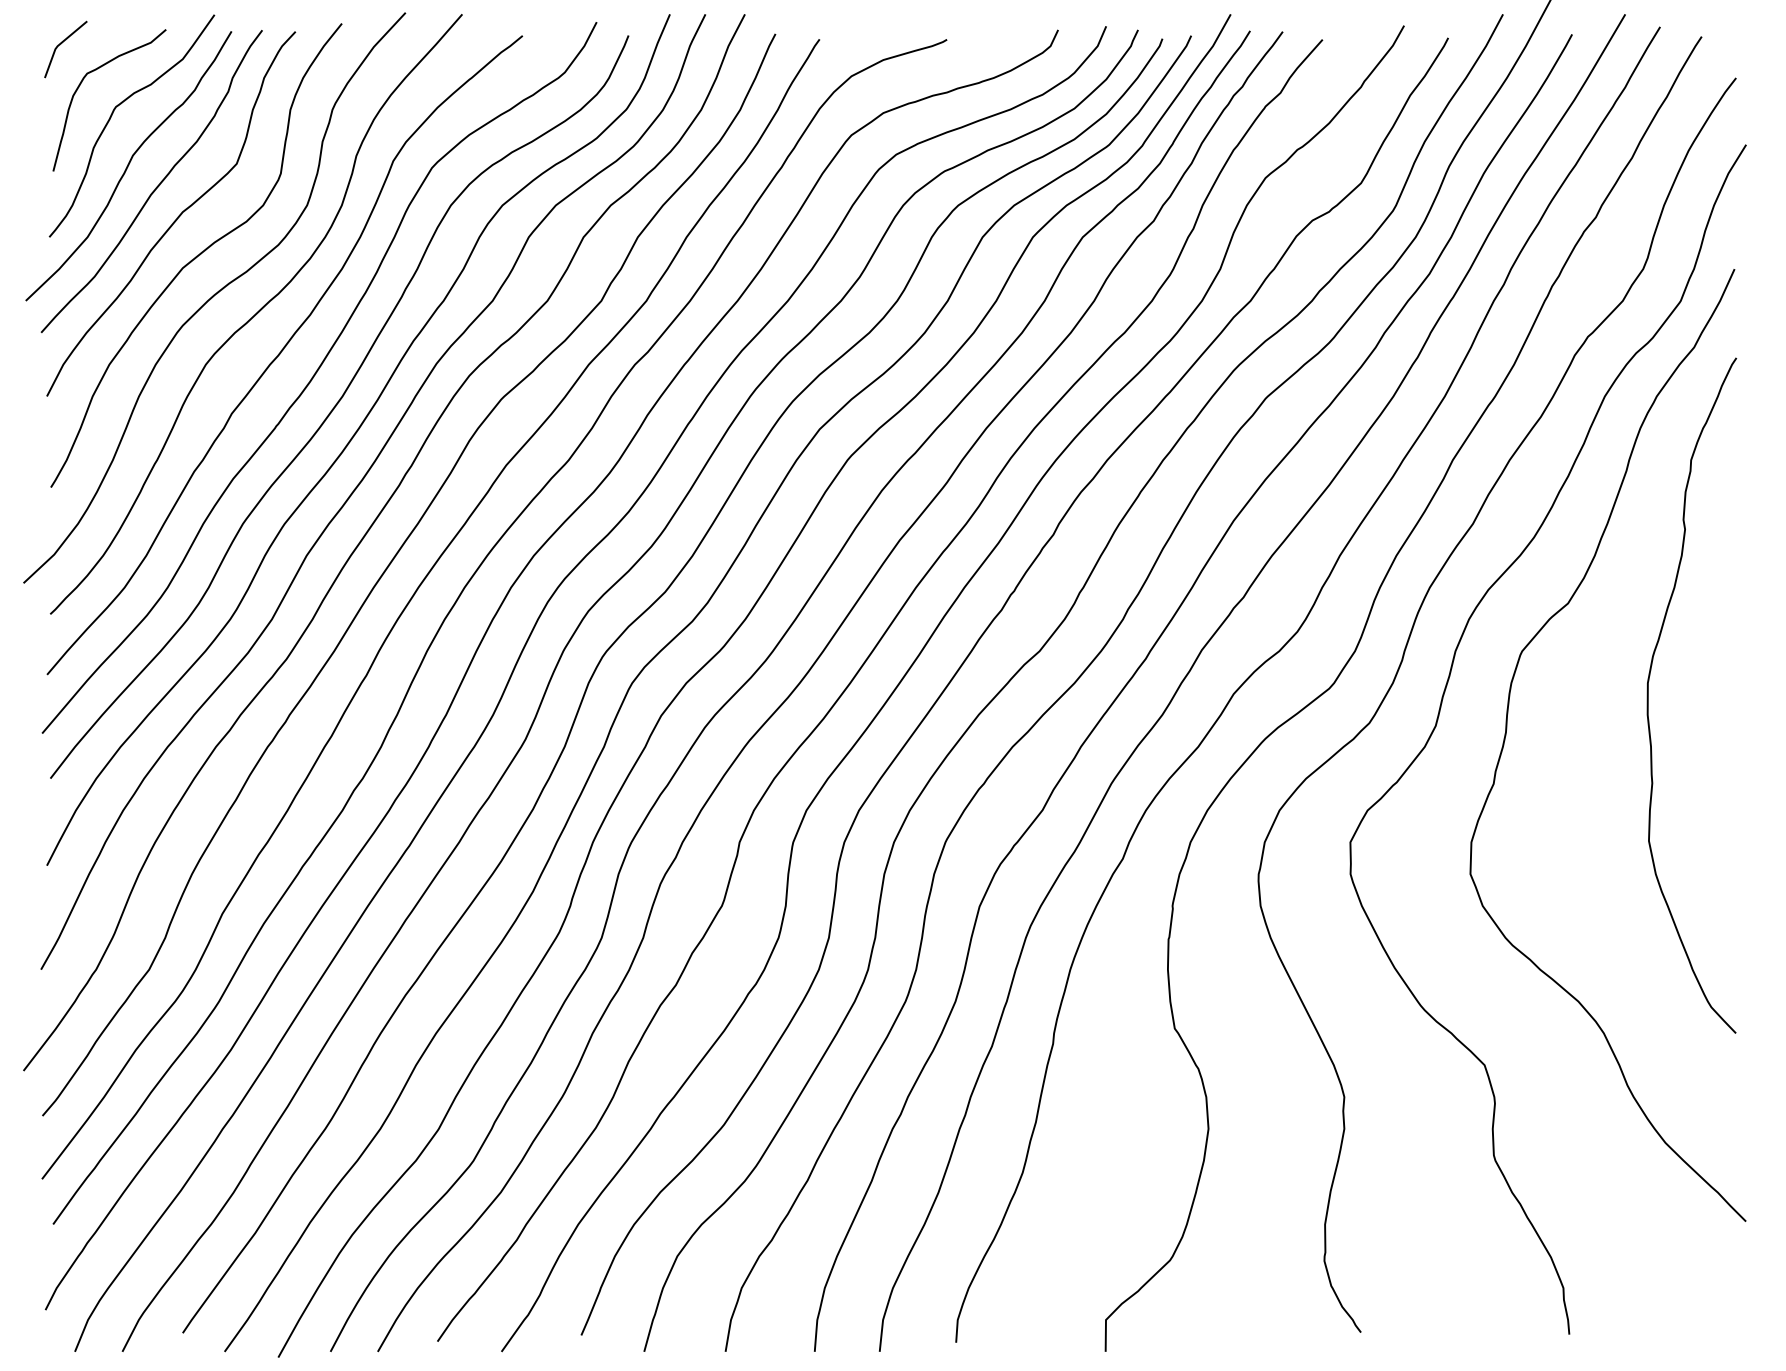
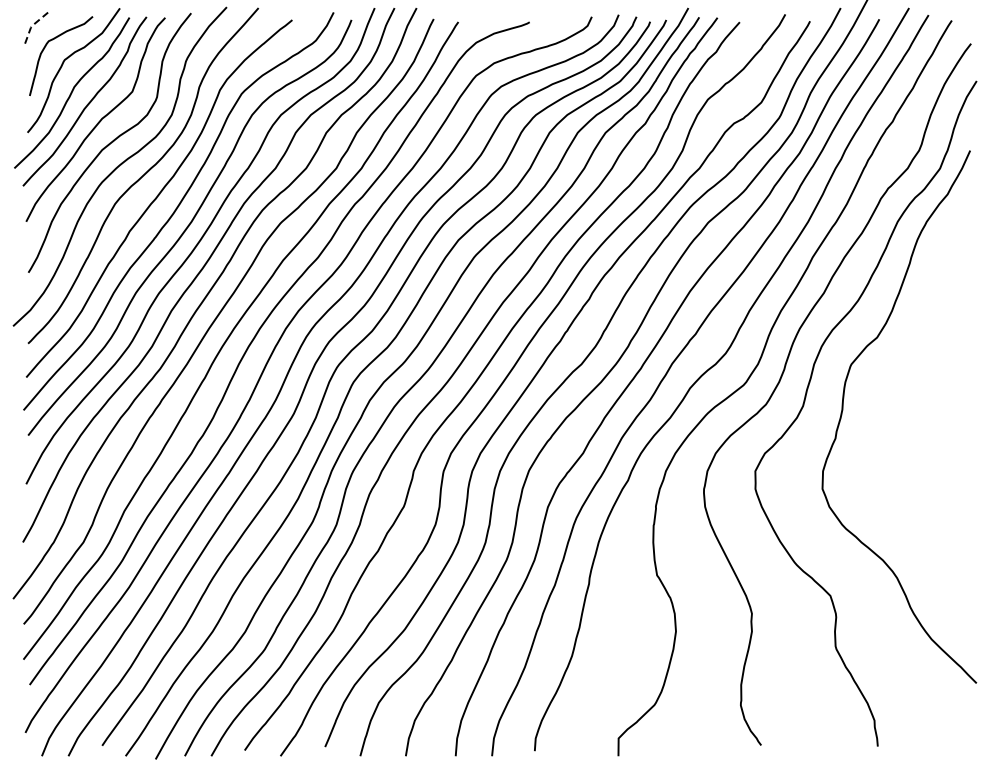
line: (58, 45) -> (32, 25), solid -> dashed
curve: (1649, 696) -> (922, 389), removed

